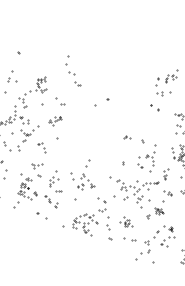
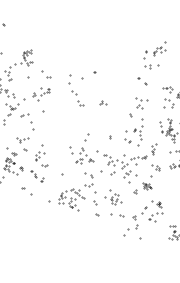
part: (73, 70) -> (76, 89), moved
part: (55, 120) -> (41, 93), size x1.43
part: (153, 129) -> (141, 103), added
part: (127, 137) -> (103, 103), moved
part: (41, 147) -> (27, 121), size x1.67
part: (82, 174) -> (81, 148), moved
part: (126, 221) -> (113, 196), size x1.43

